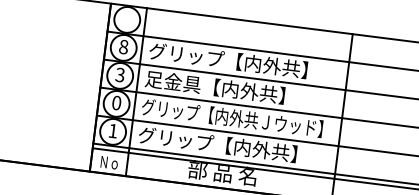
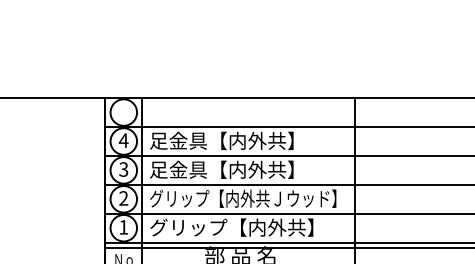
text: (123, 46) -> (123, 140), 8 -> 4
text: (228, 60) -> (231, 140), グリップ【内外共】 -> 足金具【内外共】
text: (116, 103) -> (123, 198), 0 -> 2

